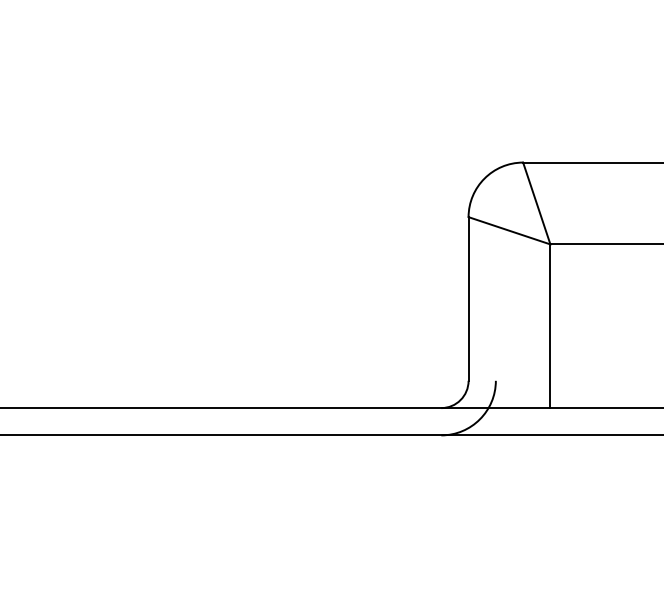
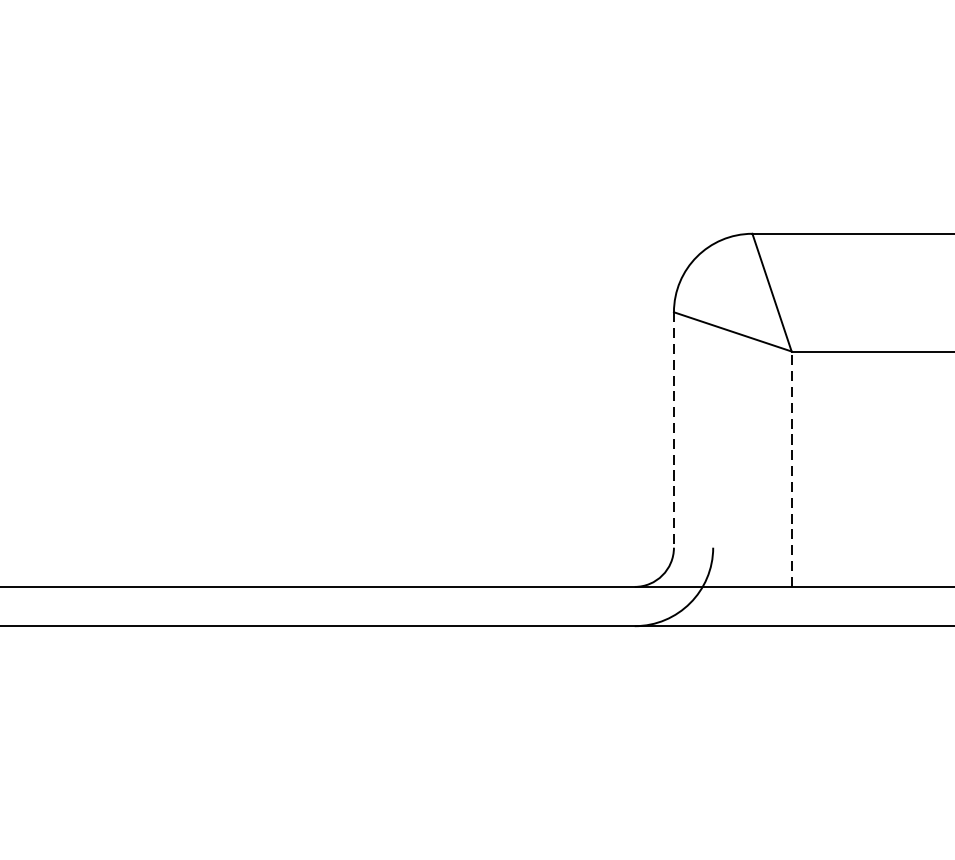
line: (468, 298) -> (673, 429), solid -> dashed
line: (550, 326) -> (791, 469), solid -> dashed

